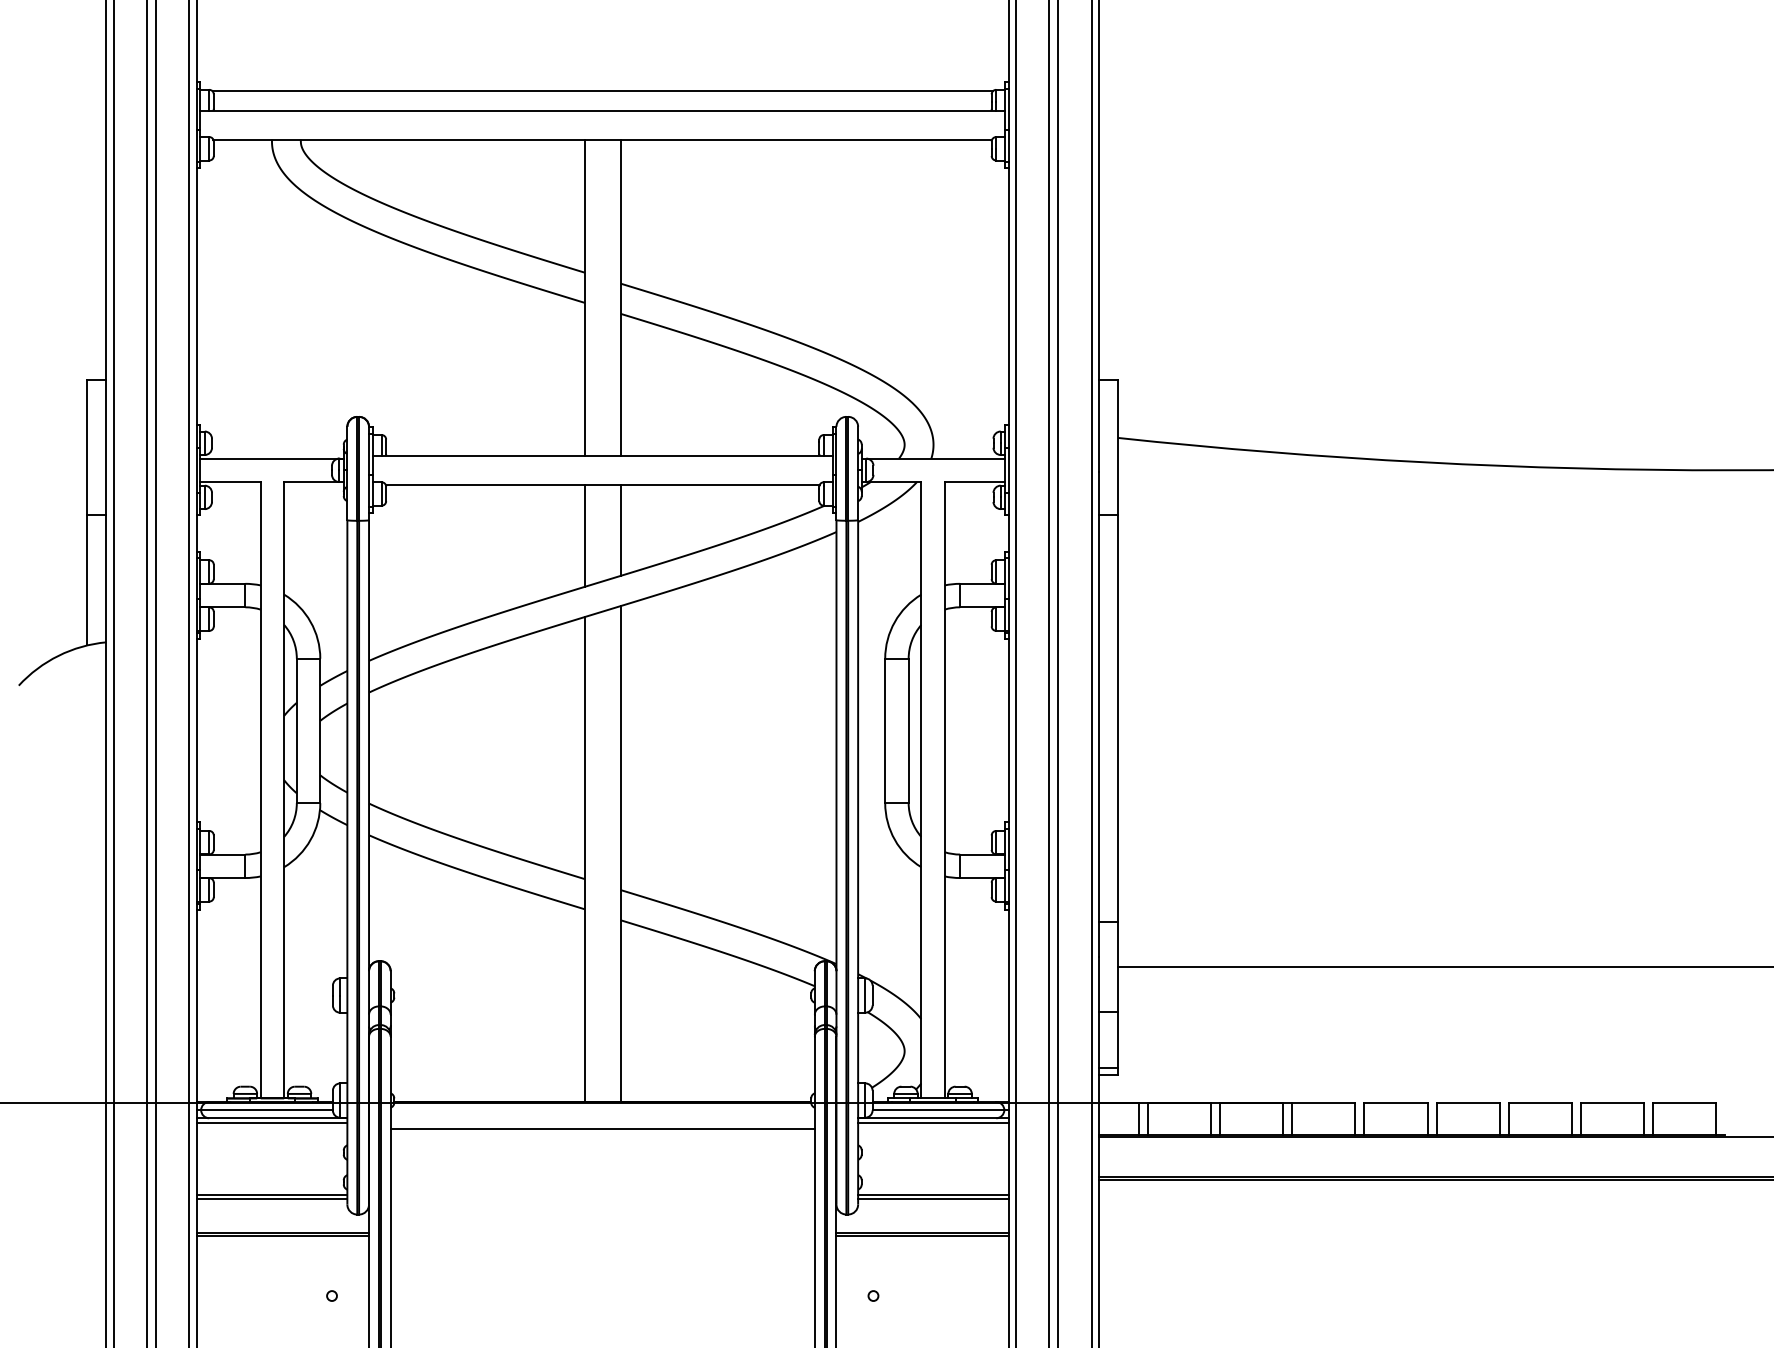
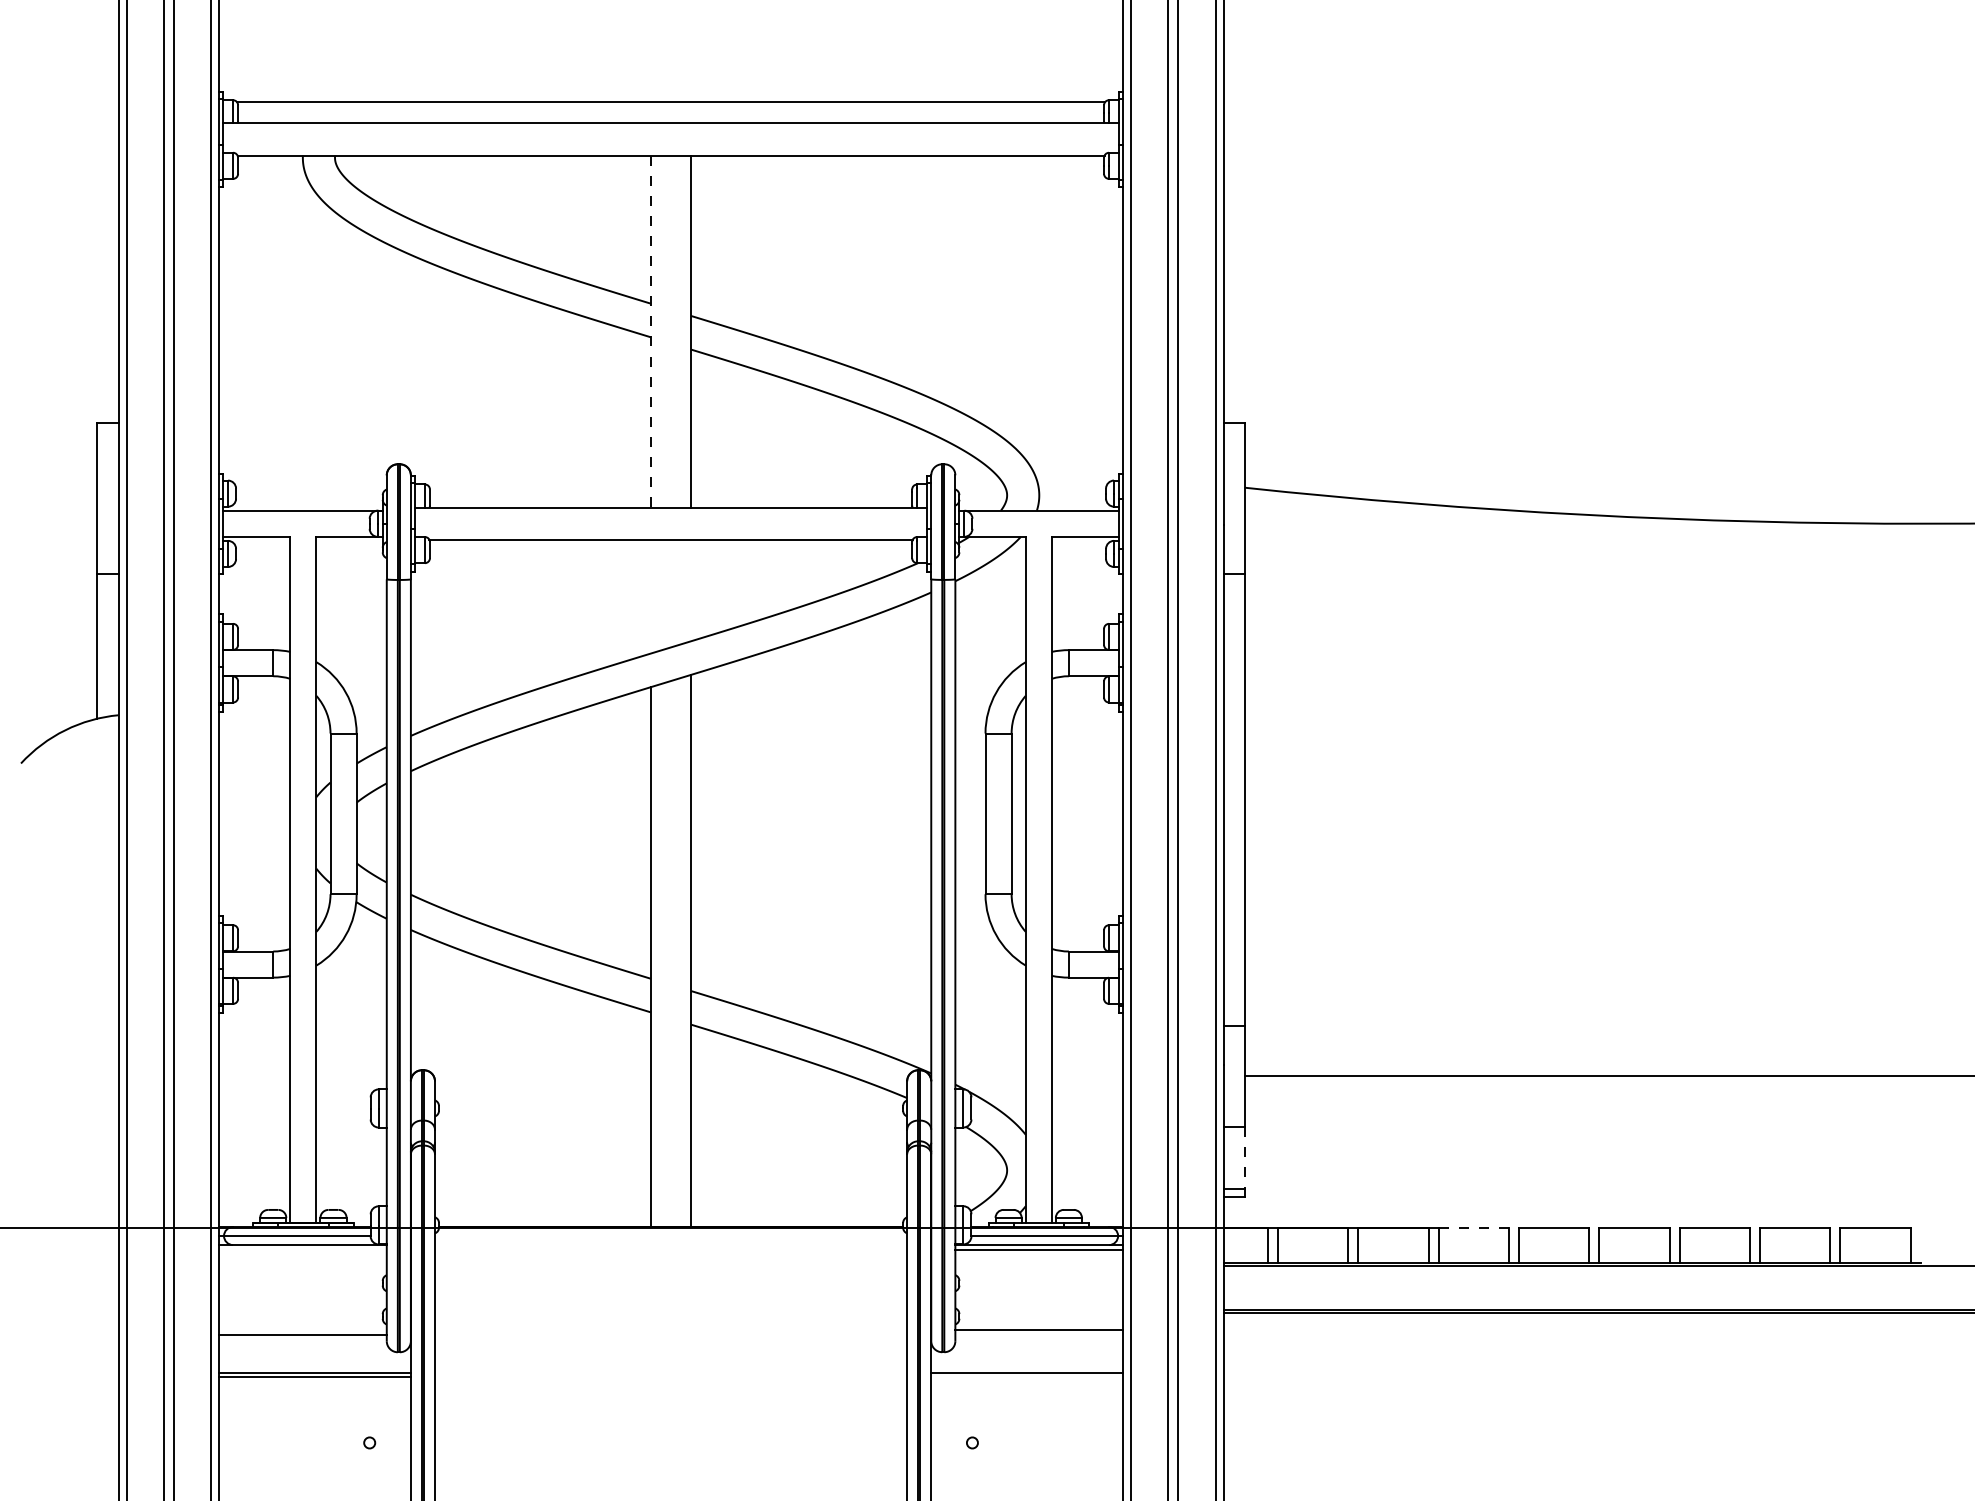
line: (584, 298) -> (650, 332), solid -> dashed
line: (621, 530) -> (691, 590), removed
line: (584, 535) -> (650, 596), removed
line: (1117, 1040) -> (1244, 1158), solid -> dashed
line: (1323, 1102) -> (1473, 1227), solid -> dashed
line: (271, 1123) -> (302, 1250), removed
line: (603, 1128) -> (671, 1256), removed
line: (271, 1195) -> (302, 1330), removed
line: (933, 1199) -> (1039, 1335), removed
line: (922, 1236) -> (1027, 1376), removed

